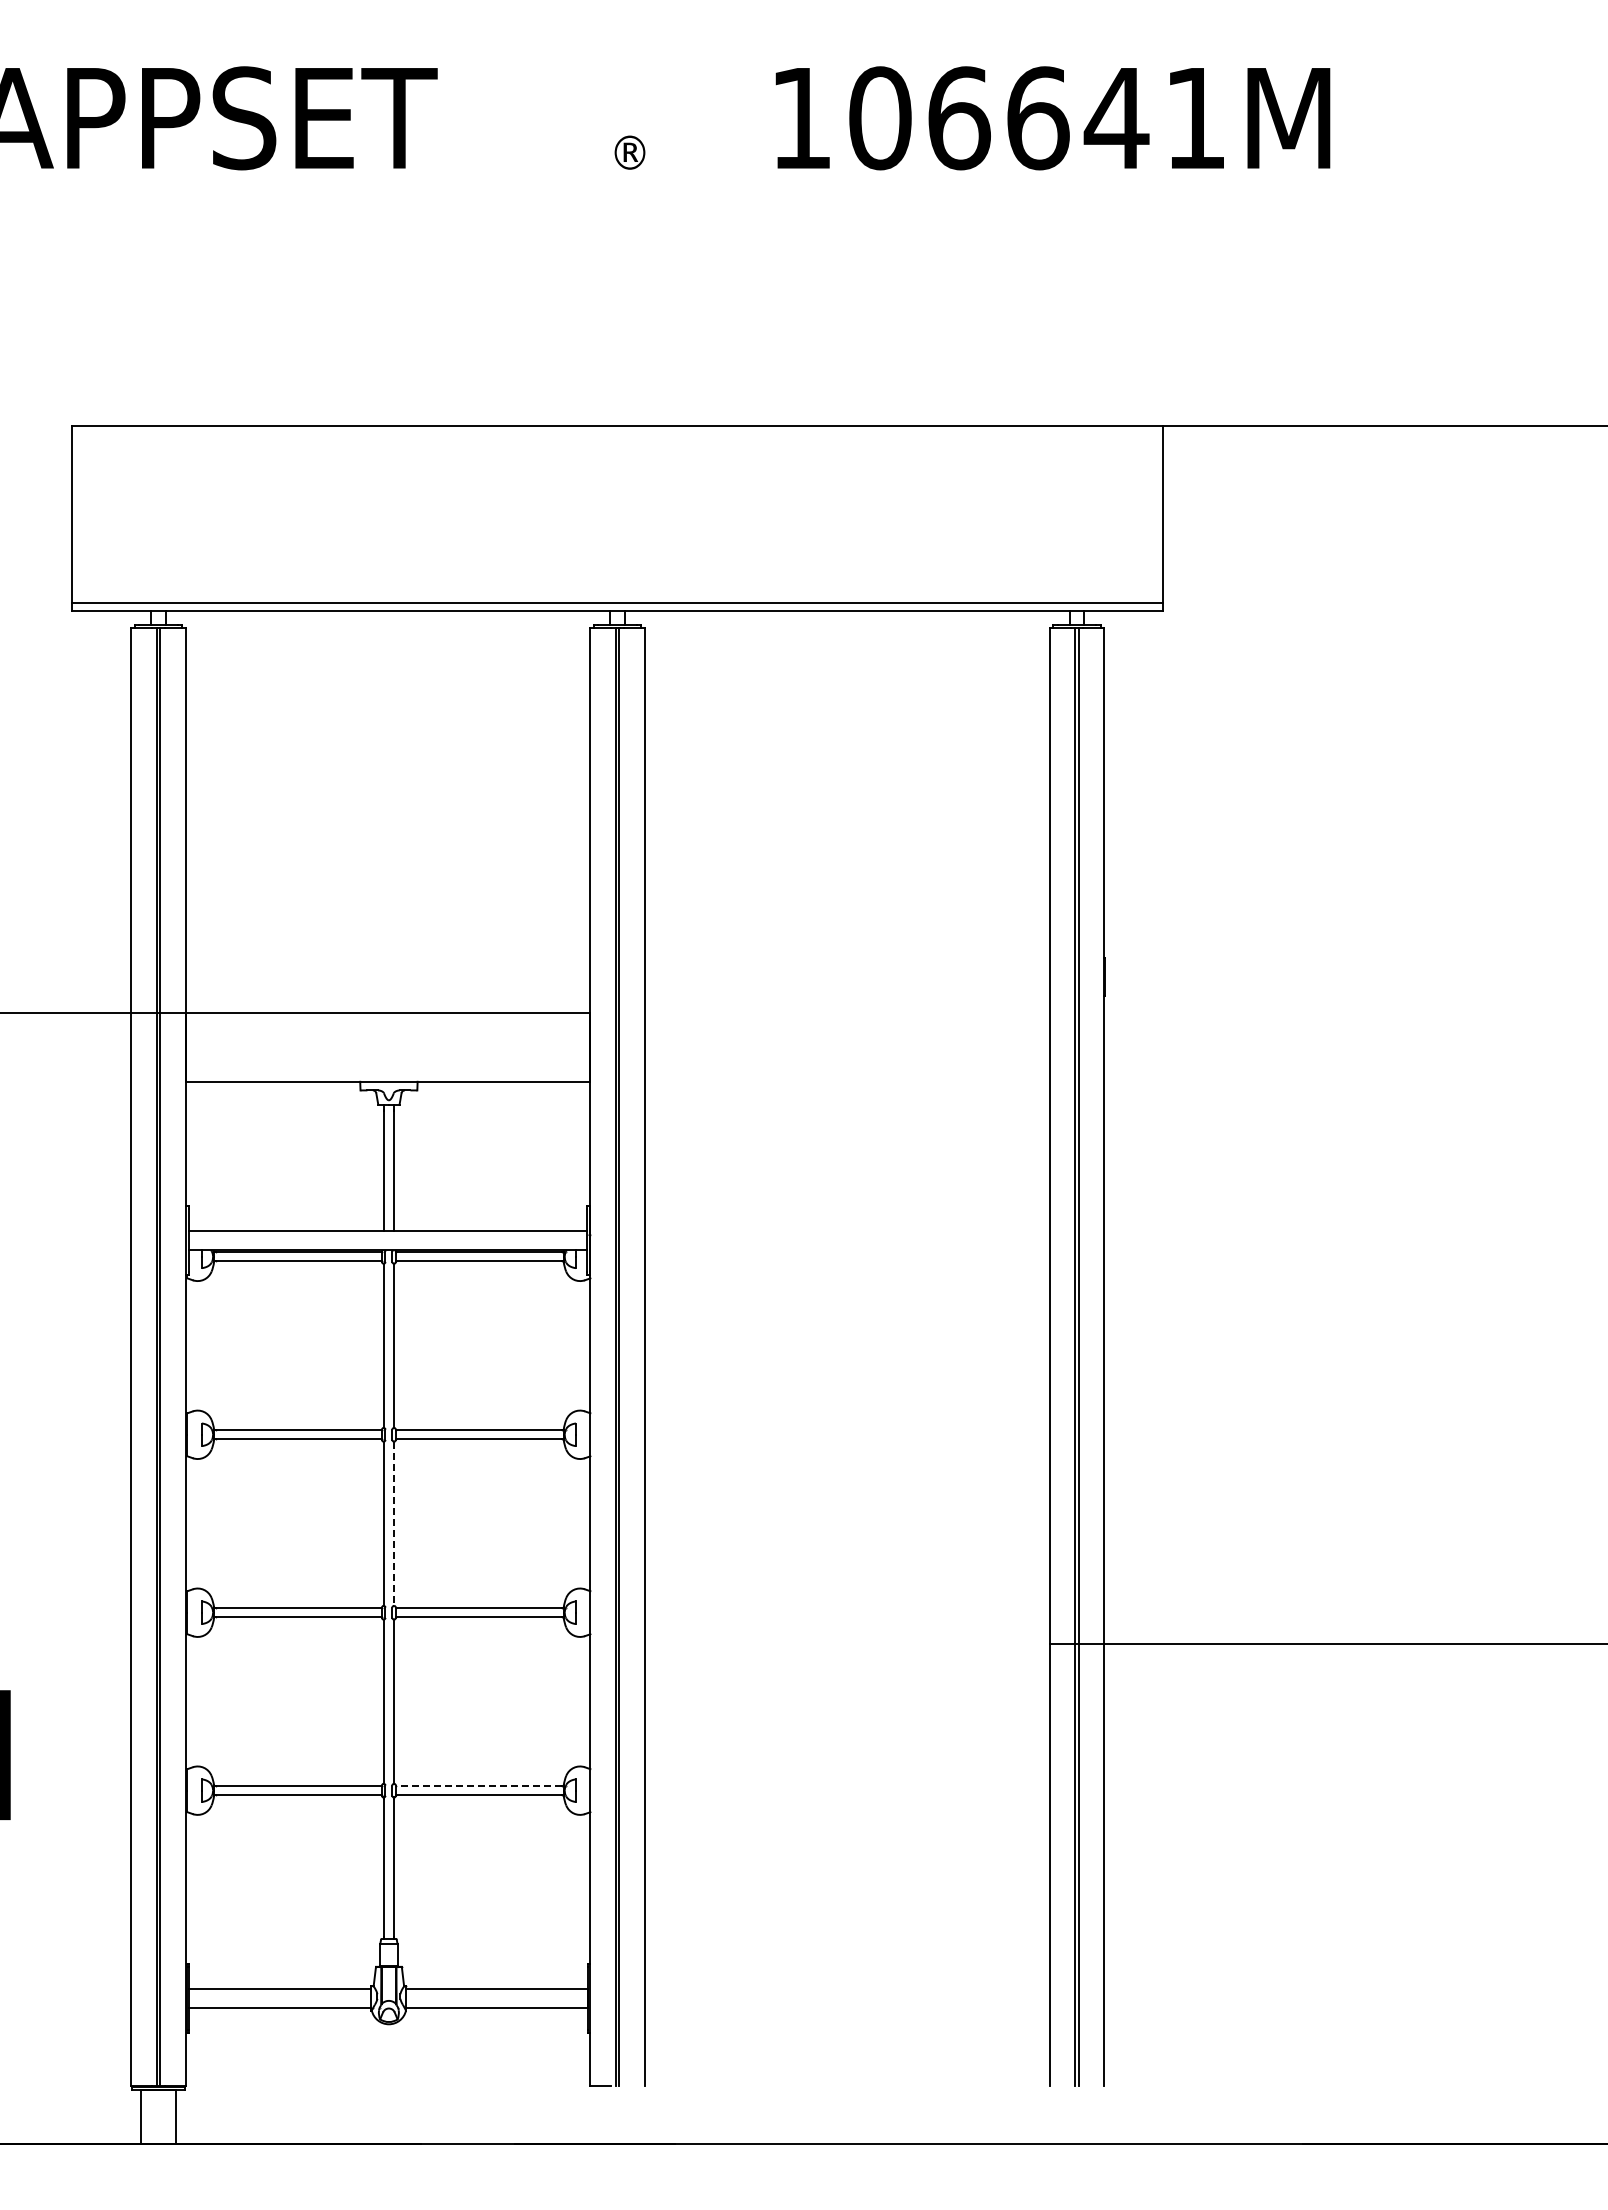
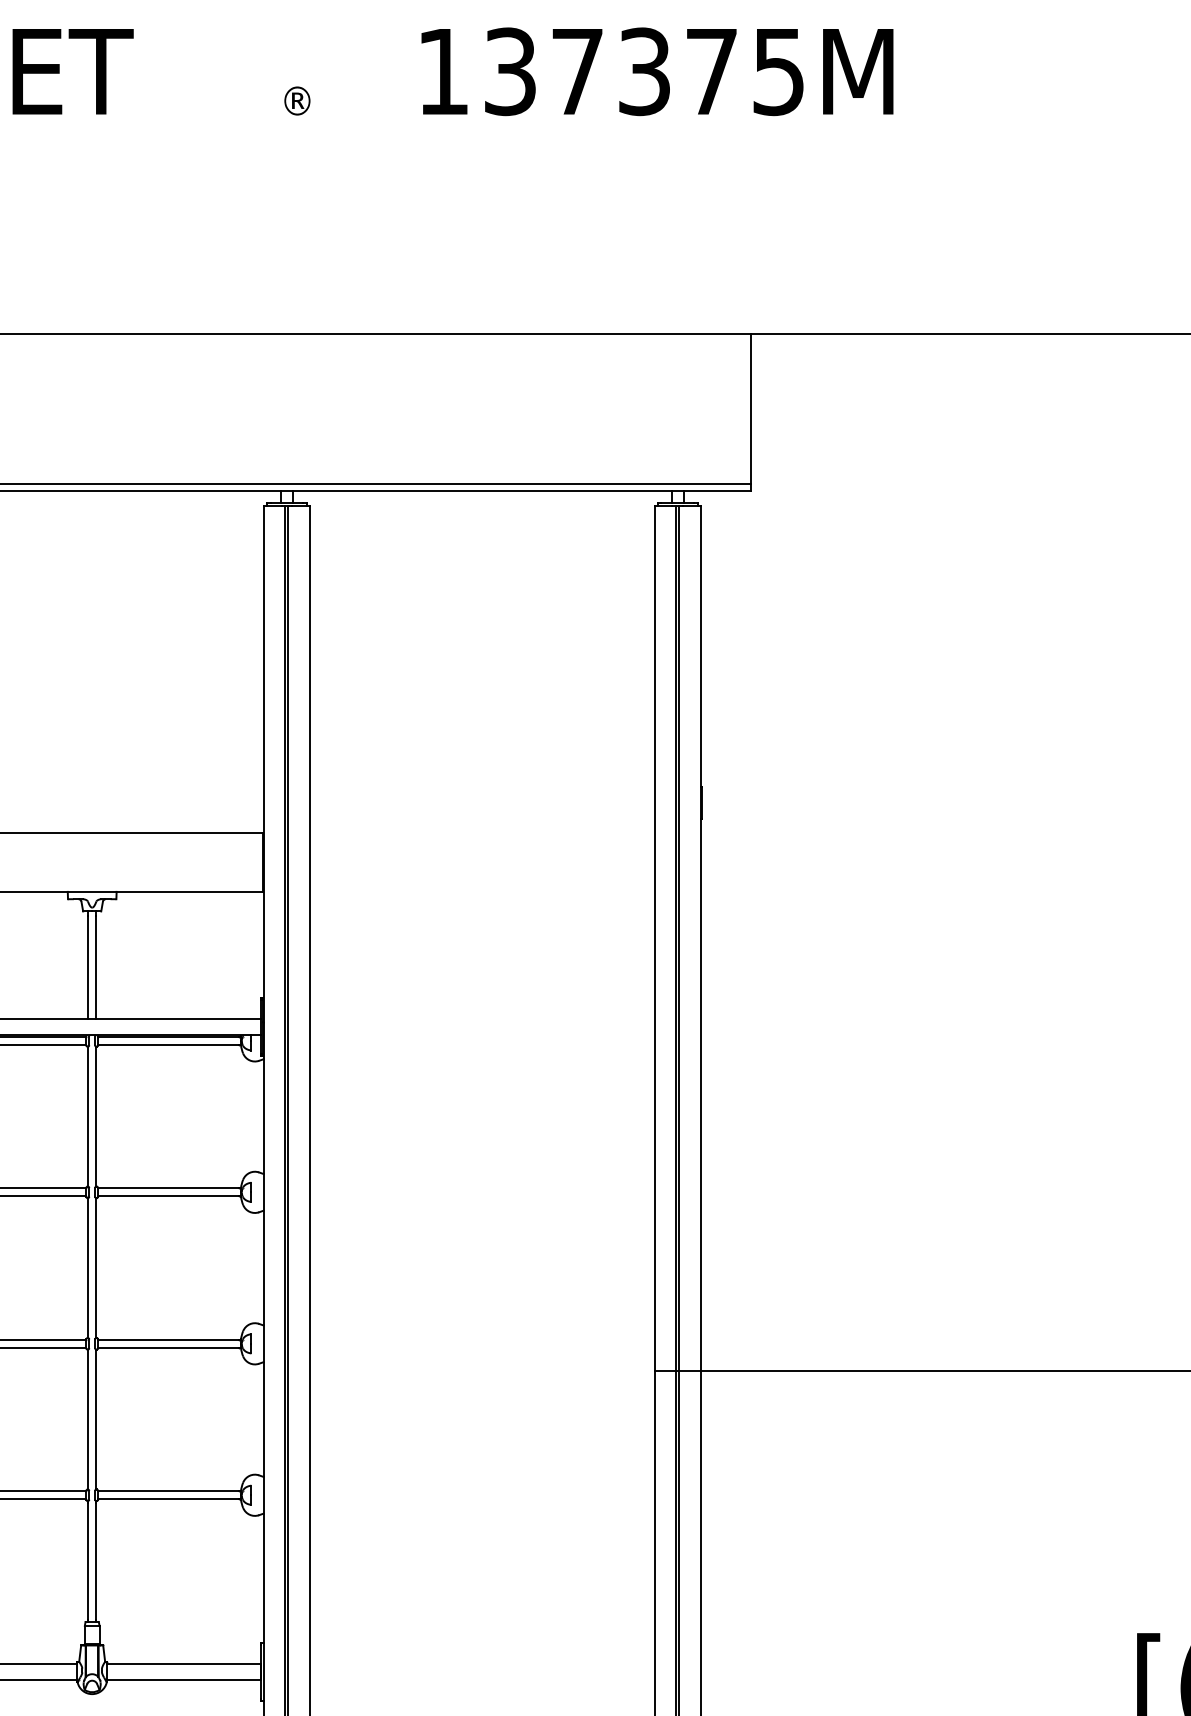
text: (1036, 118) -> (643, 71), 106641M -> 137375M
line: (393, 1524) -> (96, 1268), dashed -> solid
line: (478, 1786) -> (168, 1491), dashed -> solid

